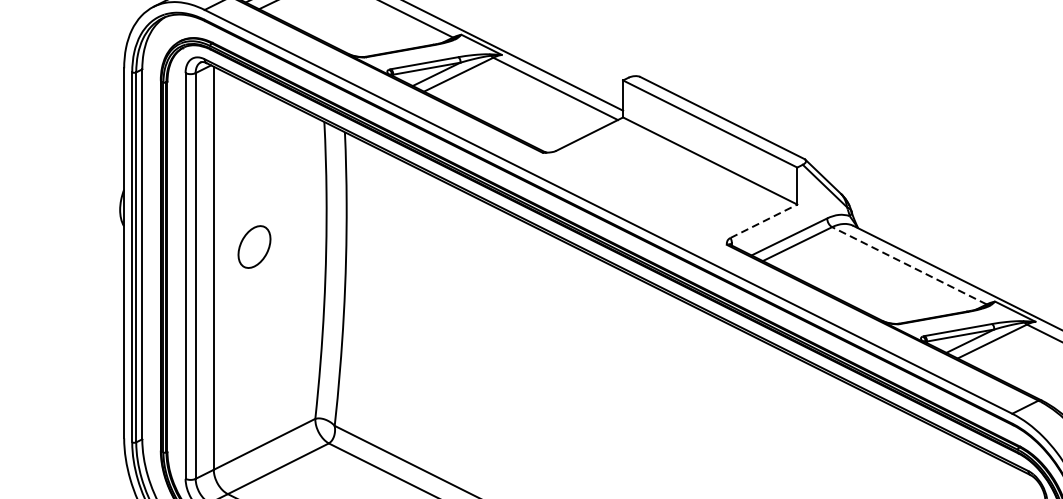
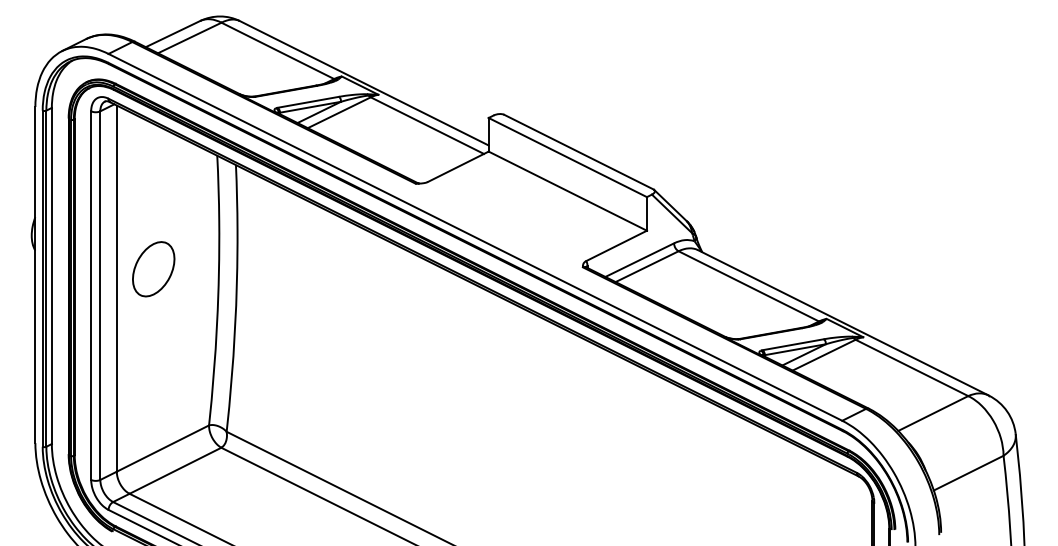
line: (763, 220) -> (616, 245), dashed -> solid
part: (254, 247) -> (153, 269), size x1.43
line: (909, 265) -> (748, 286), dashed -> solid

